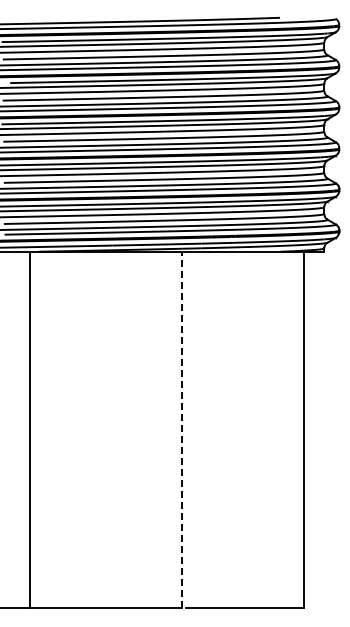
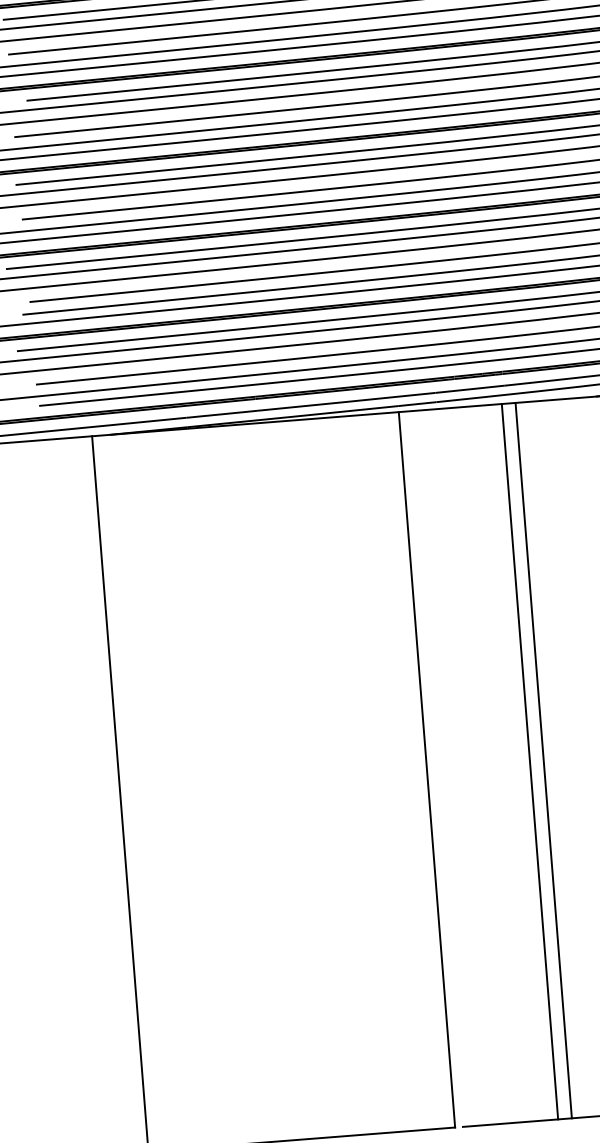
line: (182, 429) -> (427, 768), dashed -> solid
line: (233, 429) -> (529, 760), added
line: (240, 429) -> (543, 759), added

